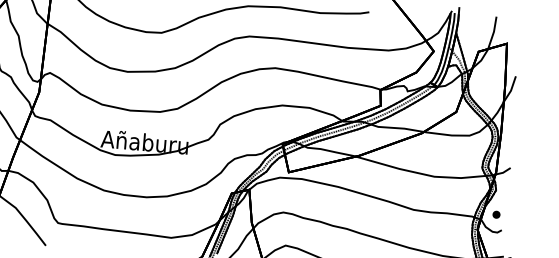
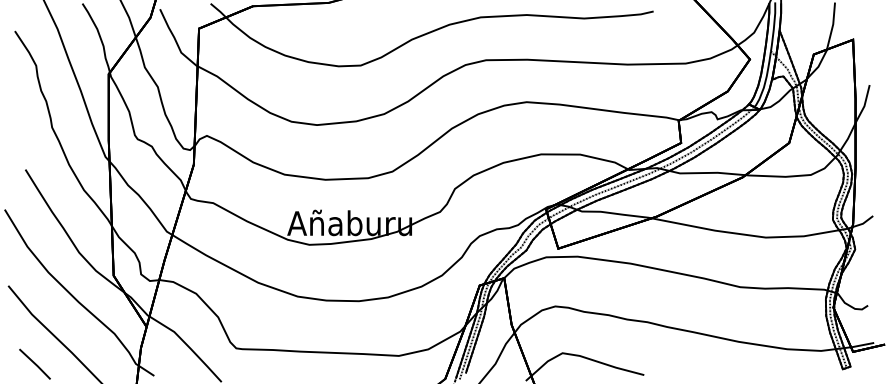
part: (496, 214) -> (858, 283), removed

